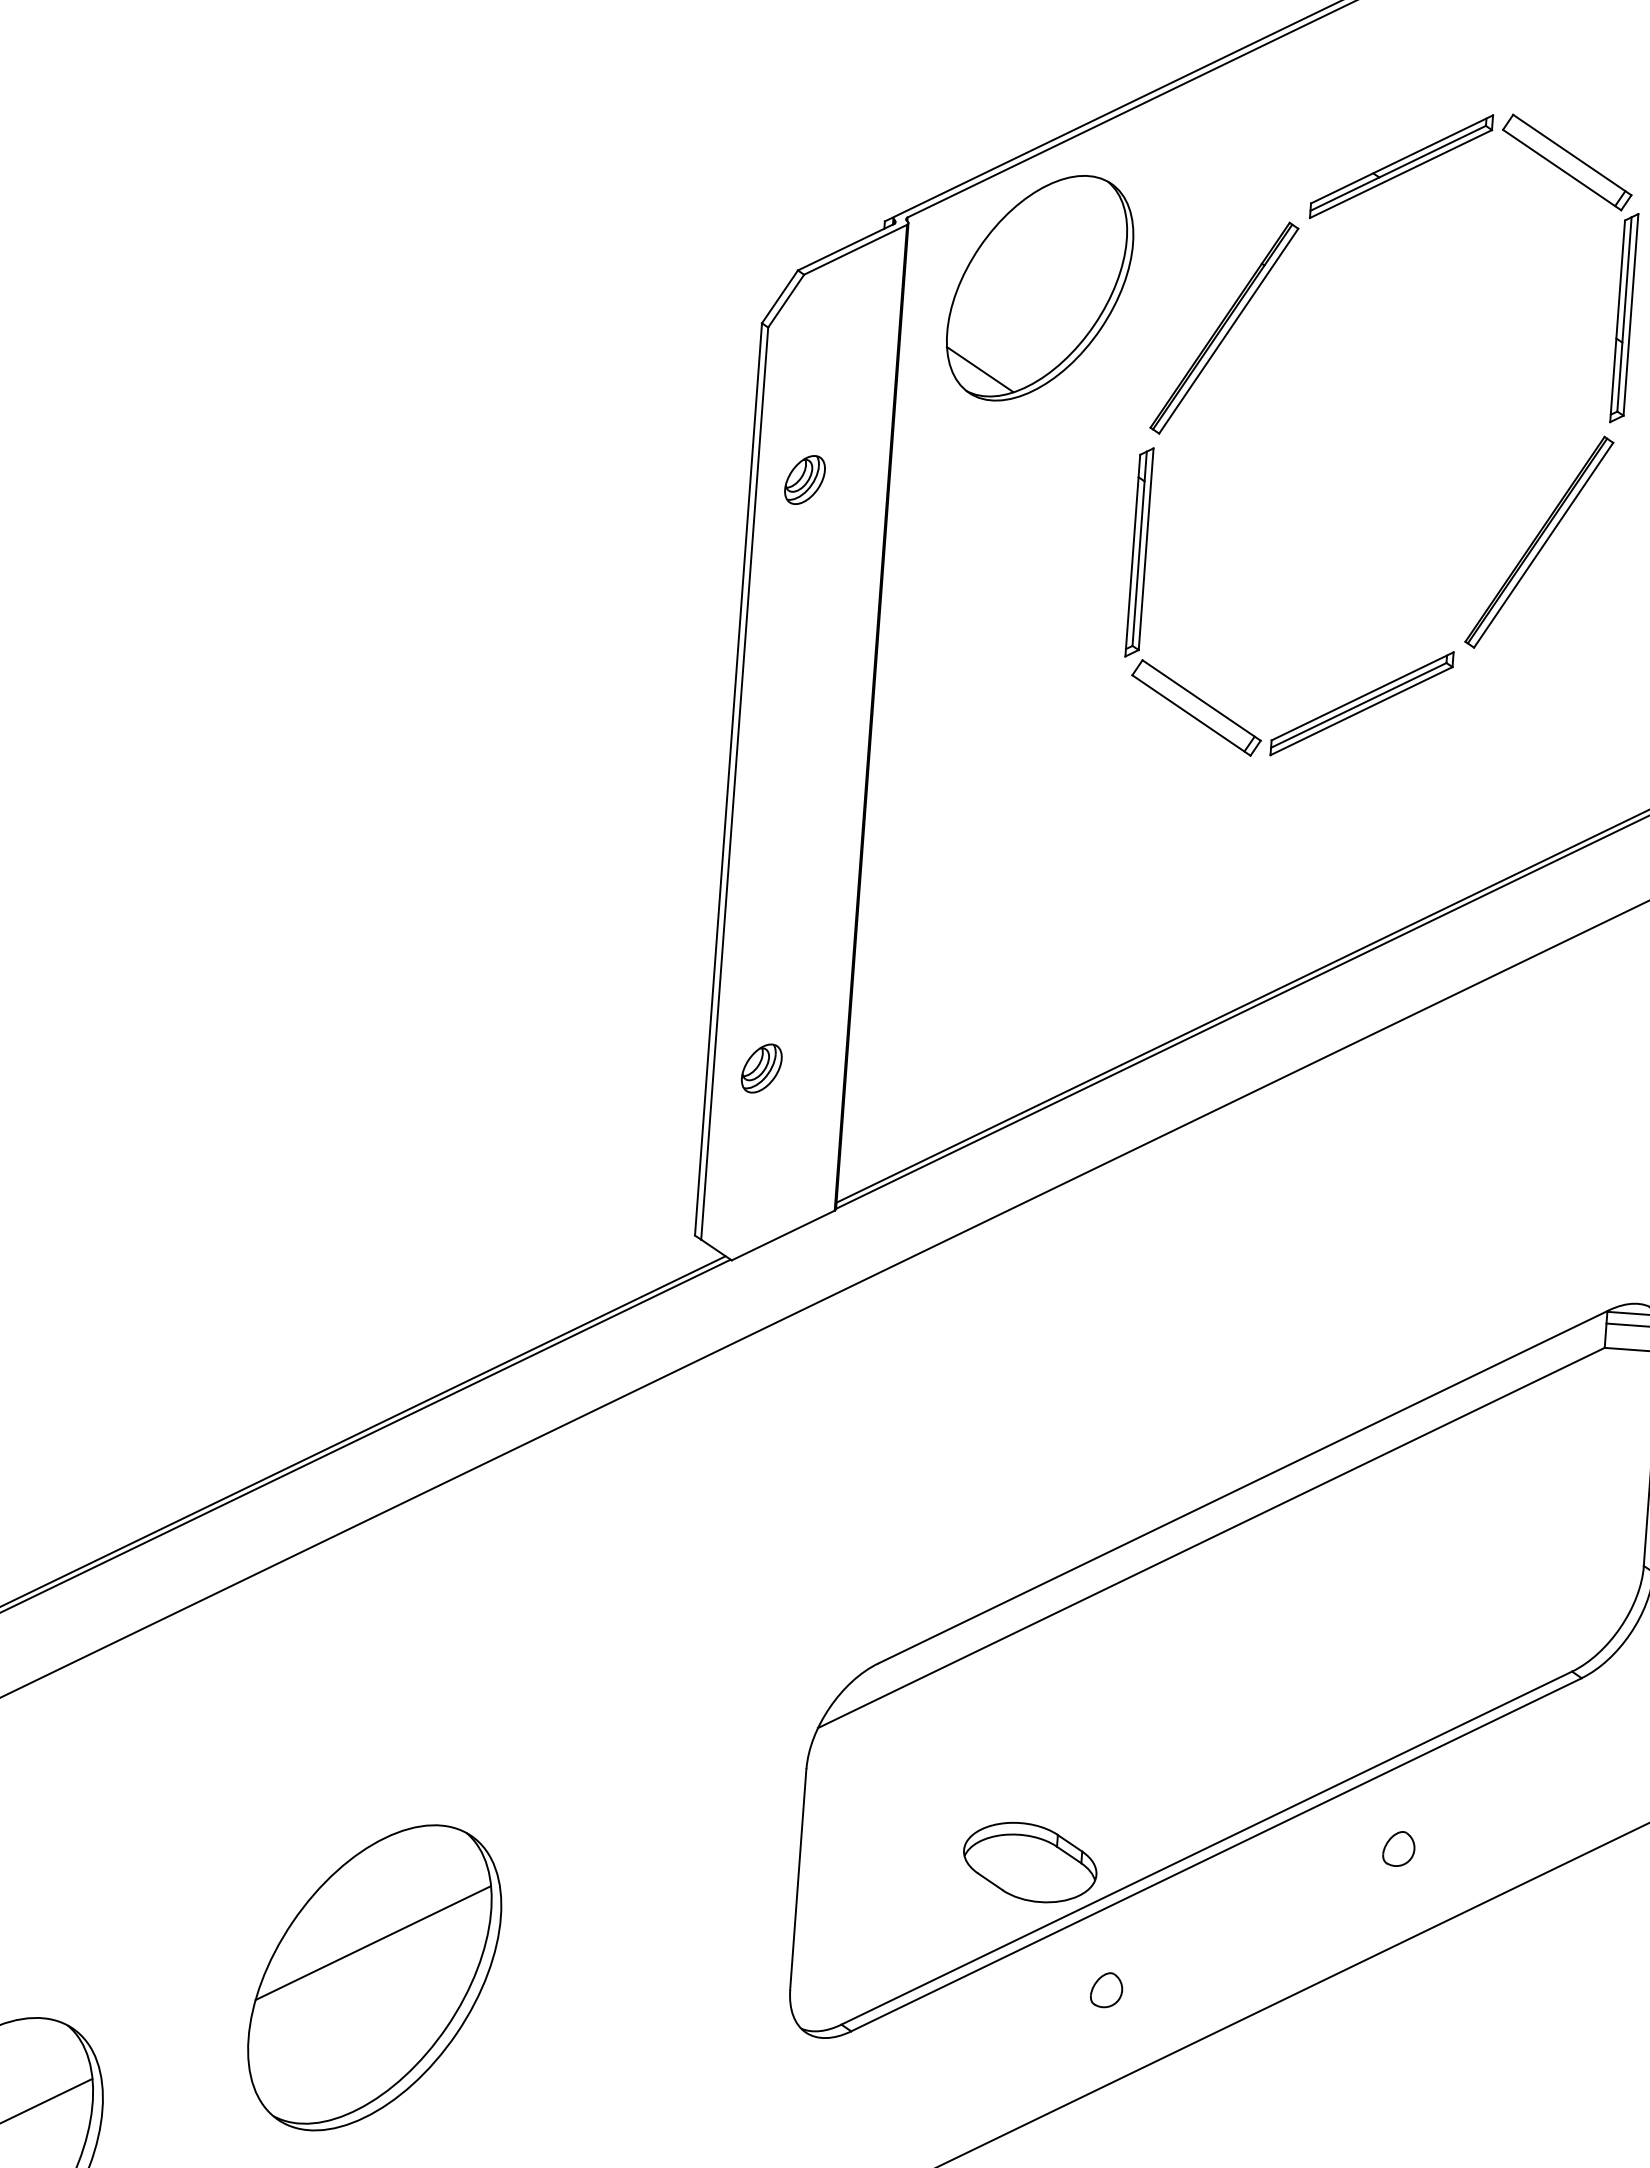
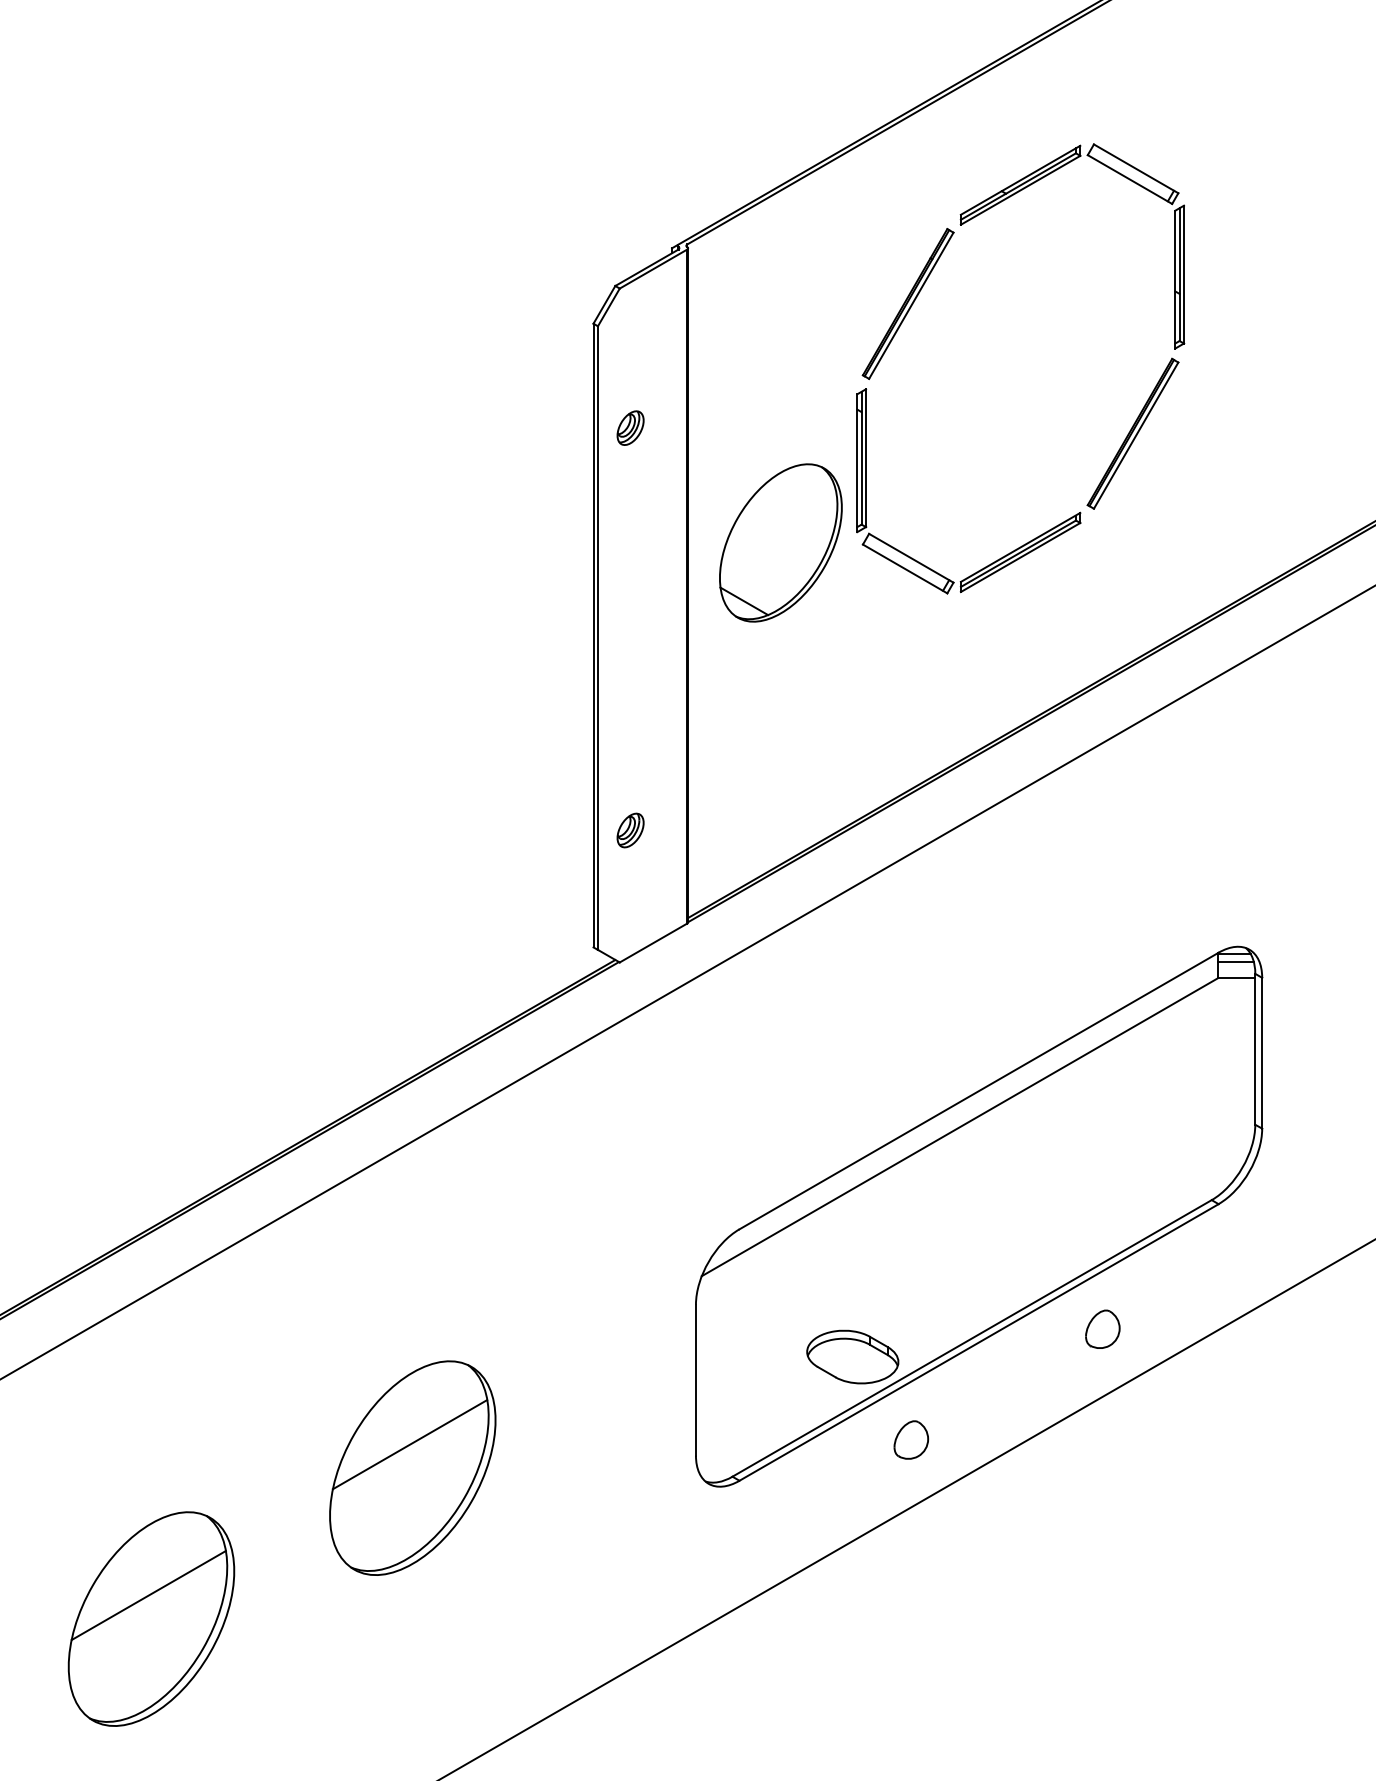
part: (1039, 287) -> (780, 542), moved
part: (1398, 1849) -> (1102, 1329), size x1.6
part: (1105, 1989) -> (910, 1439), size x1.6

